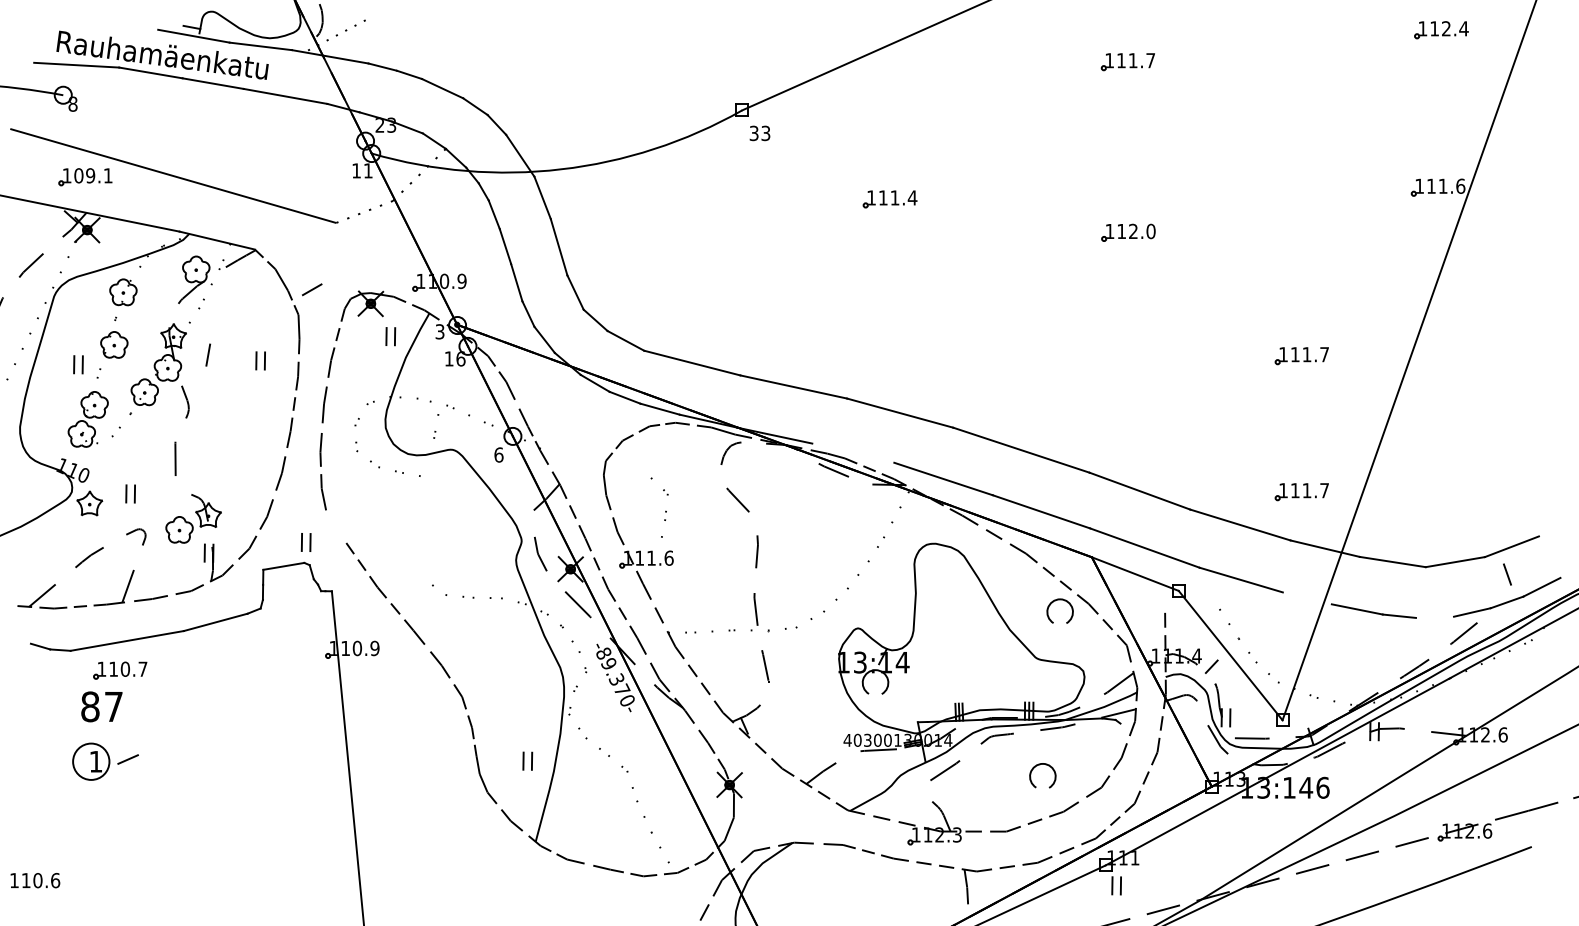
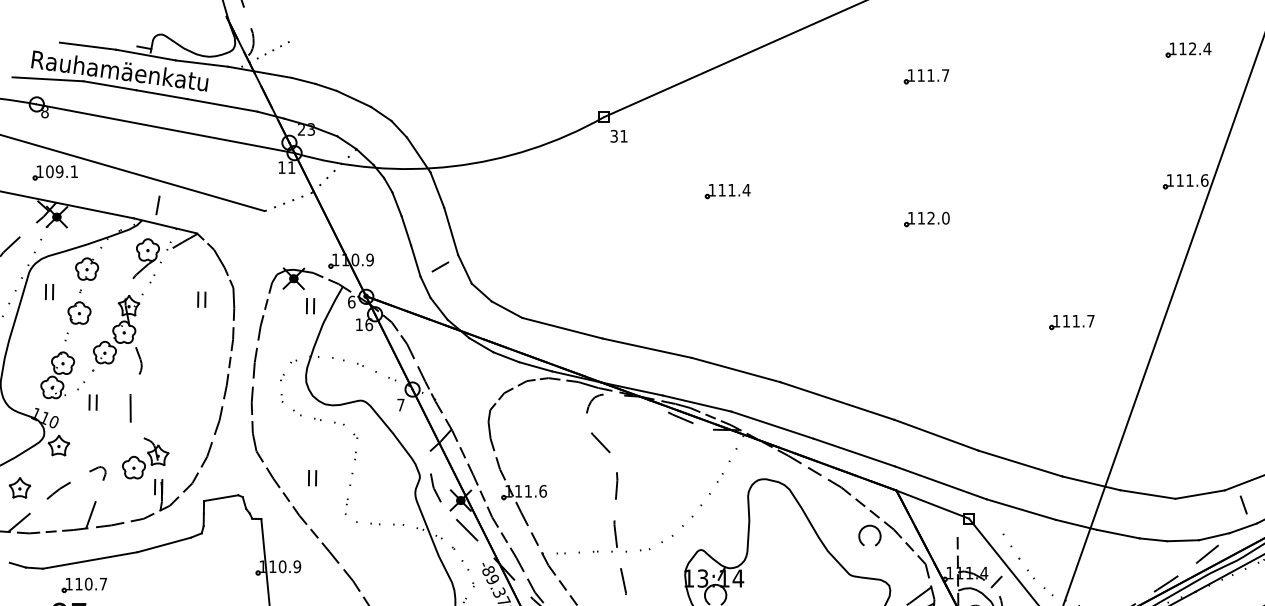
line: (124, 25) -> (87, 46), added
line: (217, 124) -> (165, 128), added
text: (765, 133) -> (623, 136), 33 -> 31
line: (312, 289) -> (440, 266), moved
text: (439, 331) -> (351, 301), 3 -> 6
line: (207, 354) -> (157, 204), moved
part: (260, 360) -> (201, 299), moved
part: (78, 364) -> (49, 291), moved
part: (436, 426) -> (348, 494), moved
line: (853, 452) -> (697, 402), added
text: (498, 454) -> (400, 404), 6 -> 7
part: (1301, 492) -> (1071, 436), removed
part: (130, 493) -> (93, 402), moved
part: (665, 510) -> (355, 451), moved
line: (336, 526) -> (265, 464), added
part: (305, 542) -> (311, 478), moved
part: (42, 554) -> (19, 488), added
line: (1306, 598) -> (1075, 524), added
line: (1434, 616) -> (1182, 540), added

